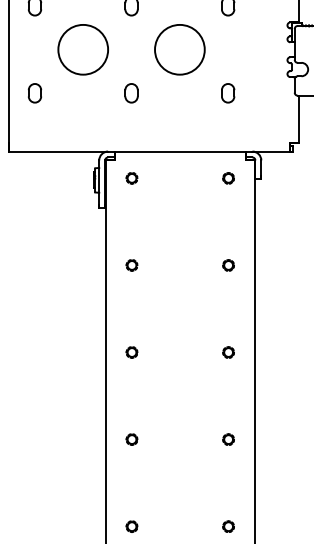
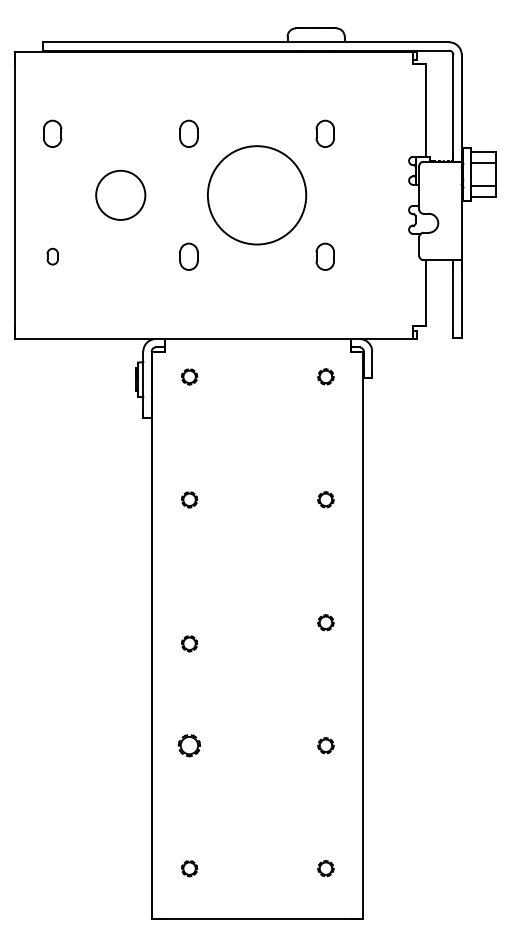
circle: (83, 49) -> (120, 195), size x0.7
circle: (180, 49) -> (257, 195), size x1.4
part: (34, 93) -> (52, 256), size x0.6
part: (131, 352) -> (189, 643), moved
part: (131, 439) -> (189, 745), size x1.4

